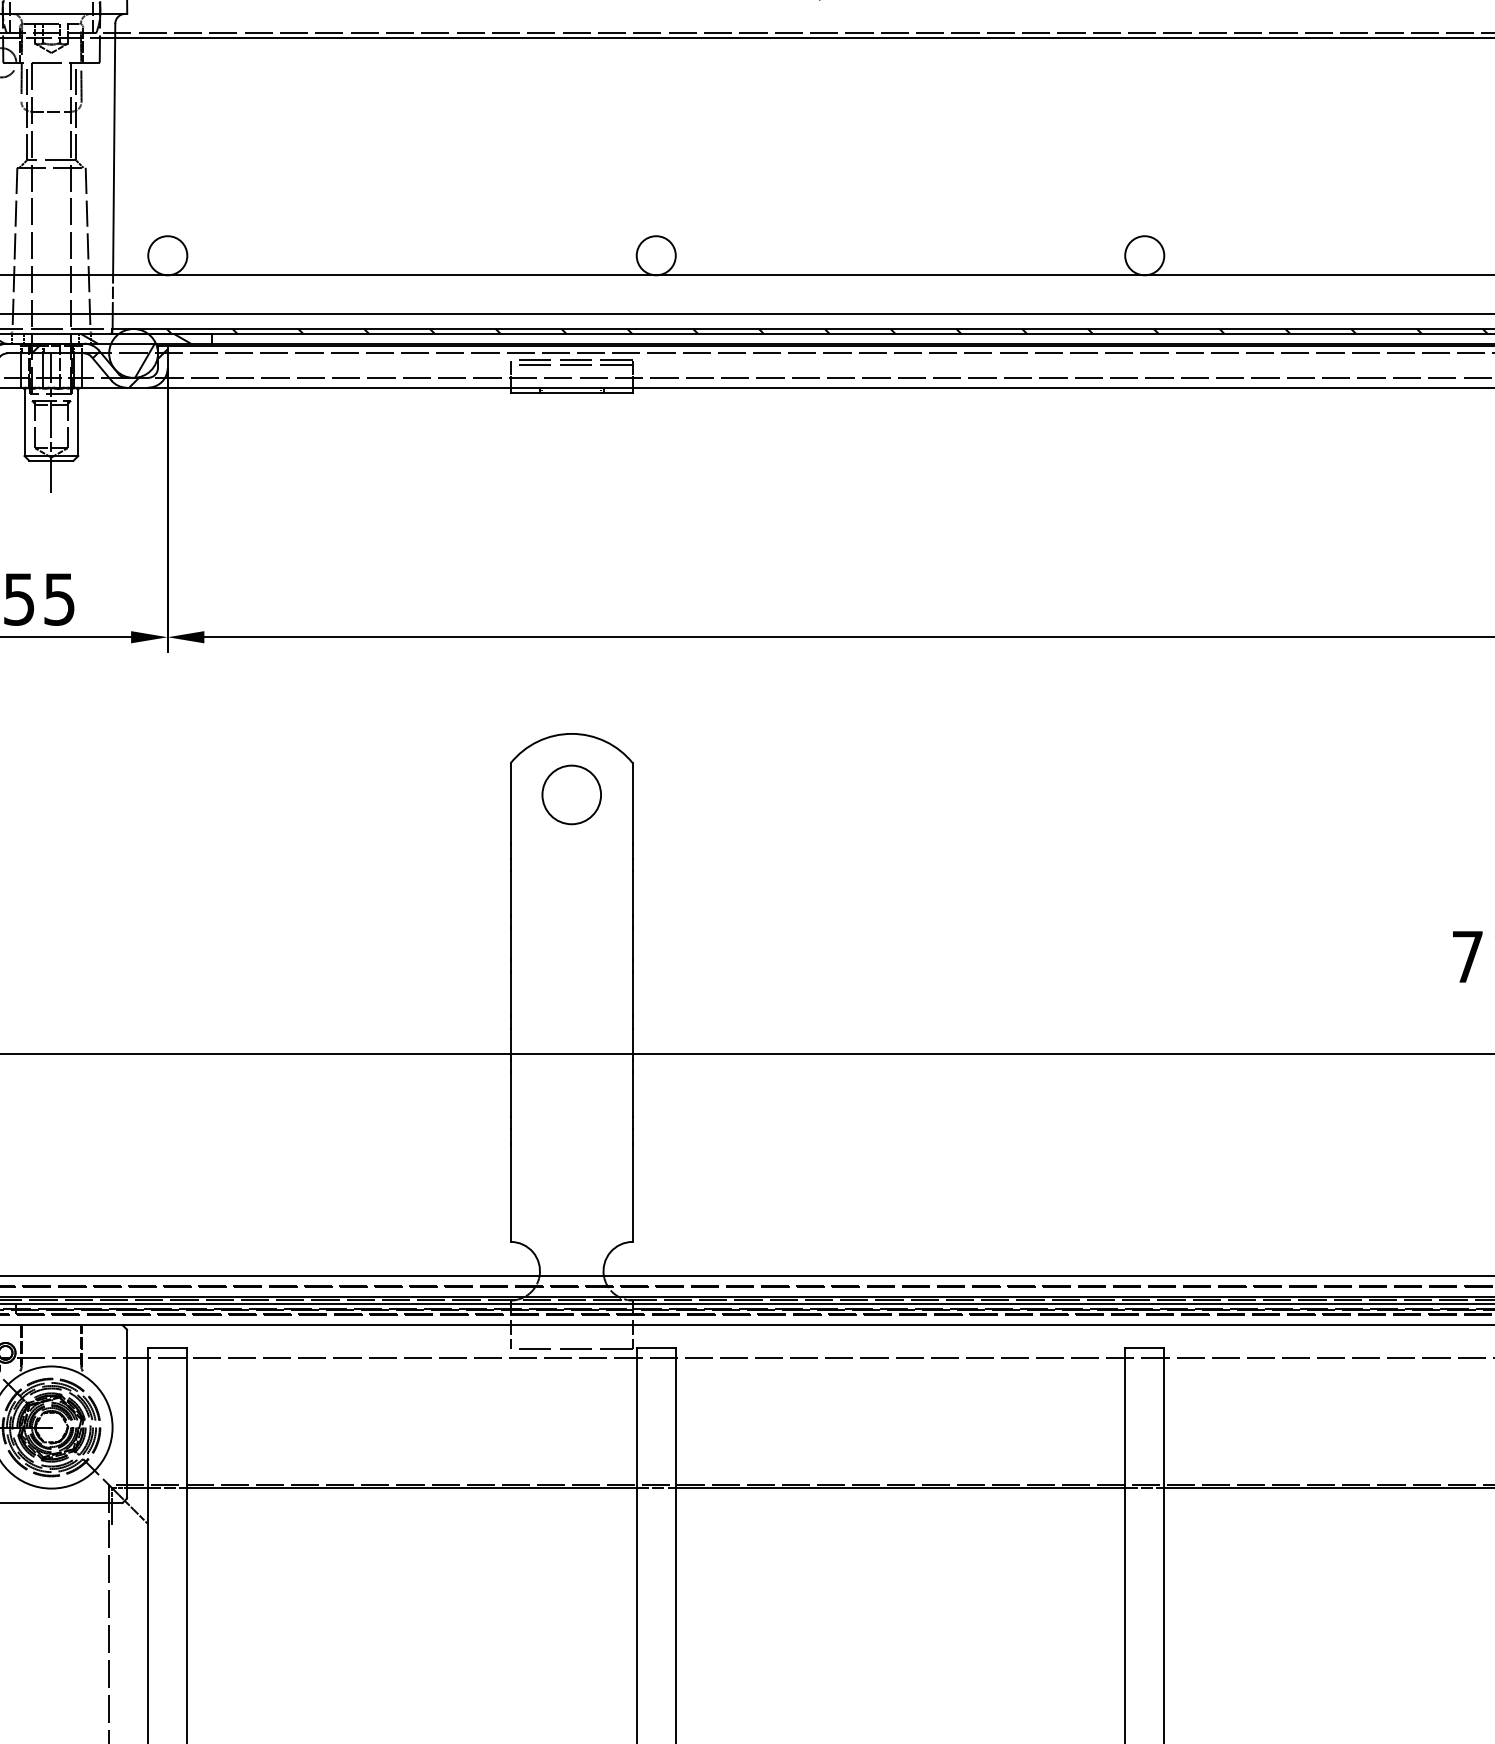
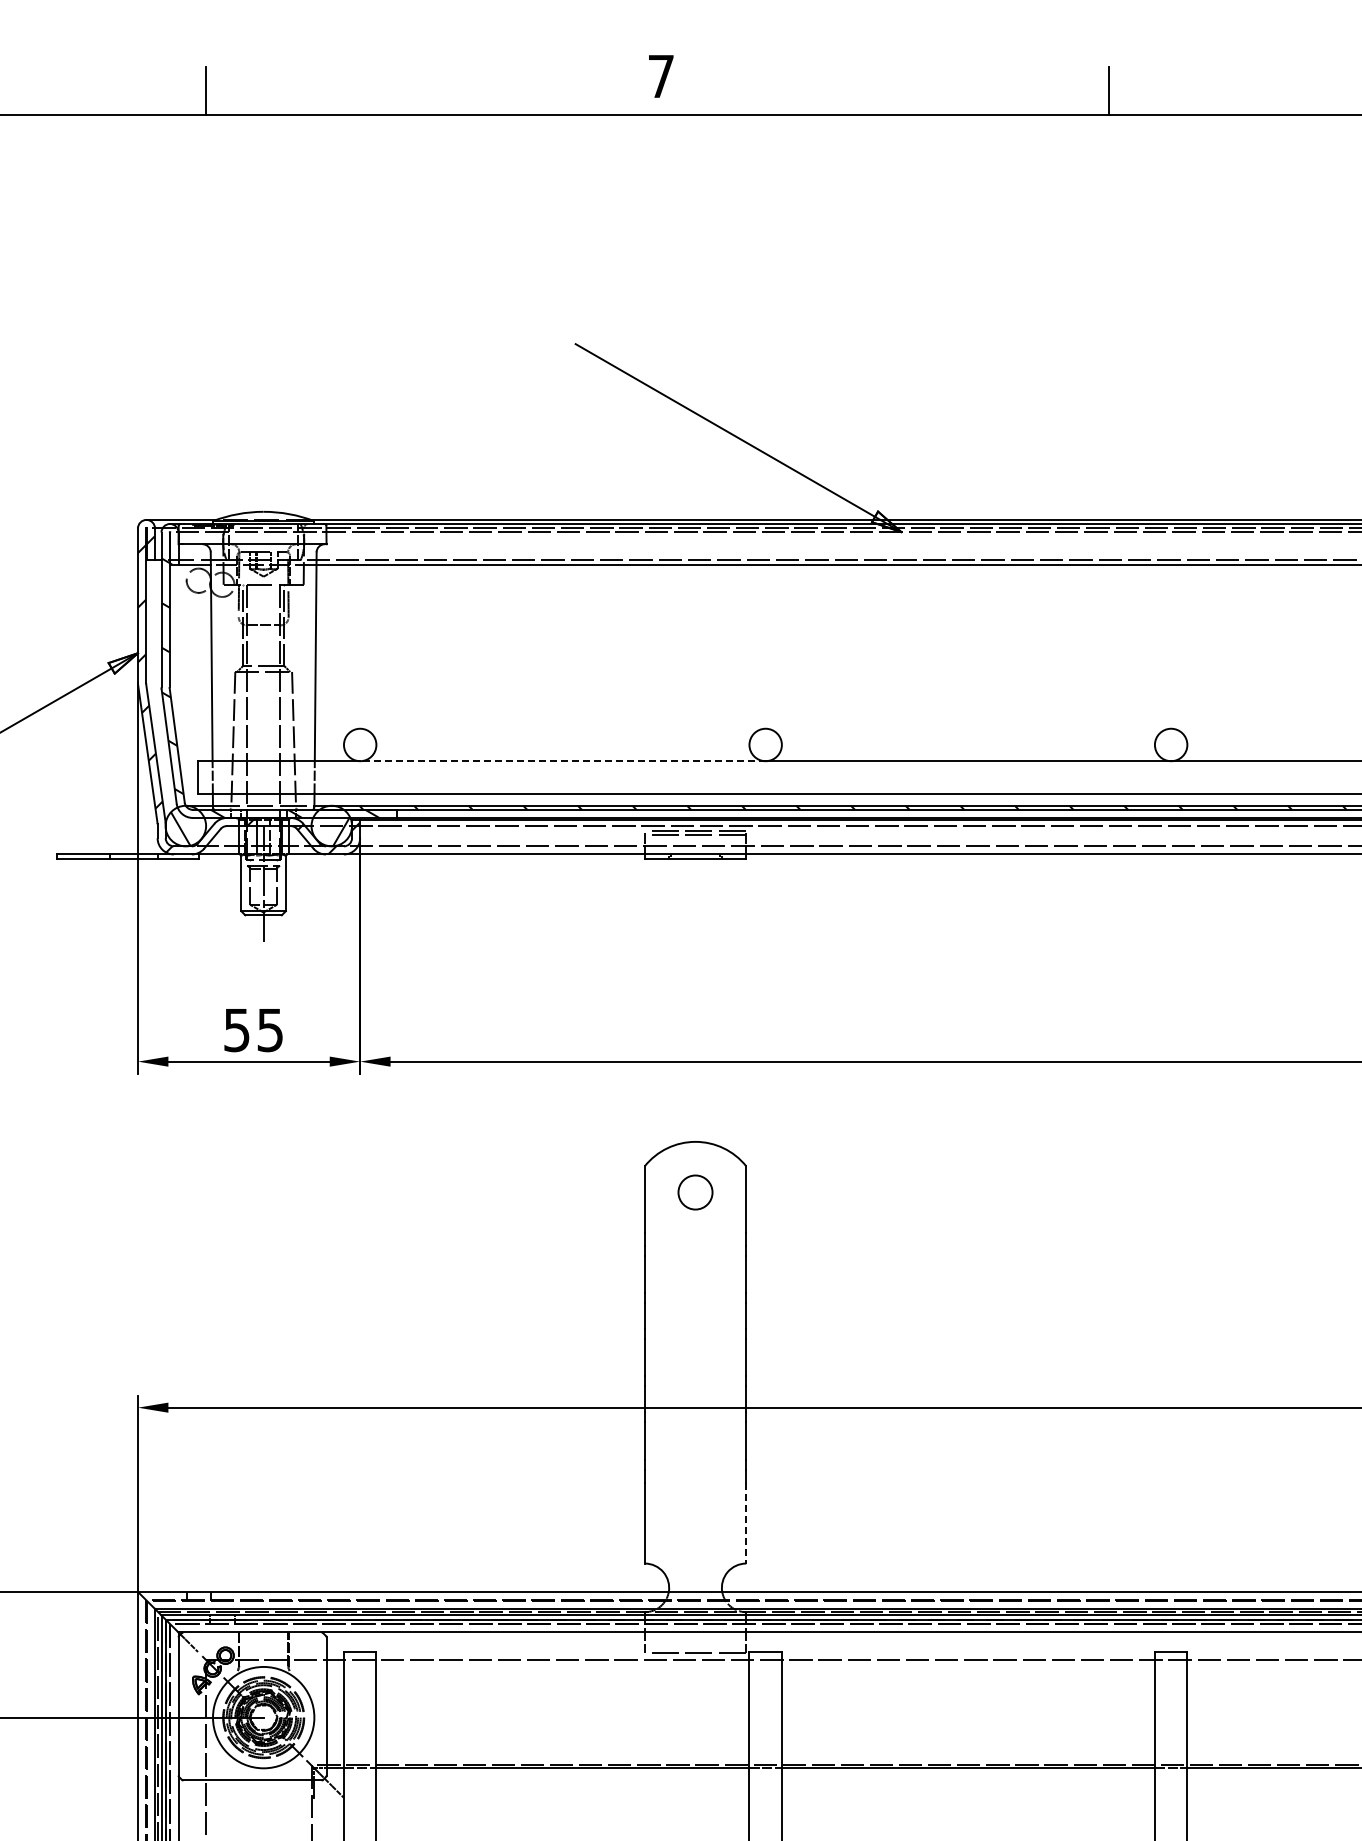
line: (411, 275) -> (562, 761), solid -> dashed
circle: (571, 794) -> (695, 1192), size x0.7
line: (633, 1193) -> (746, 1523), solid -> dashed

